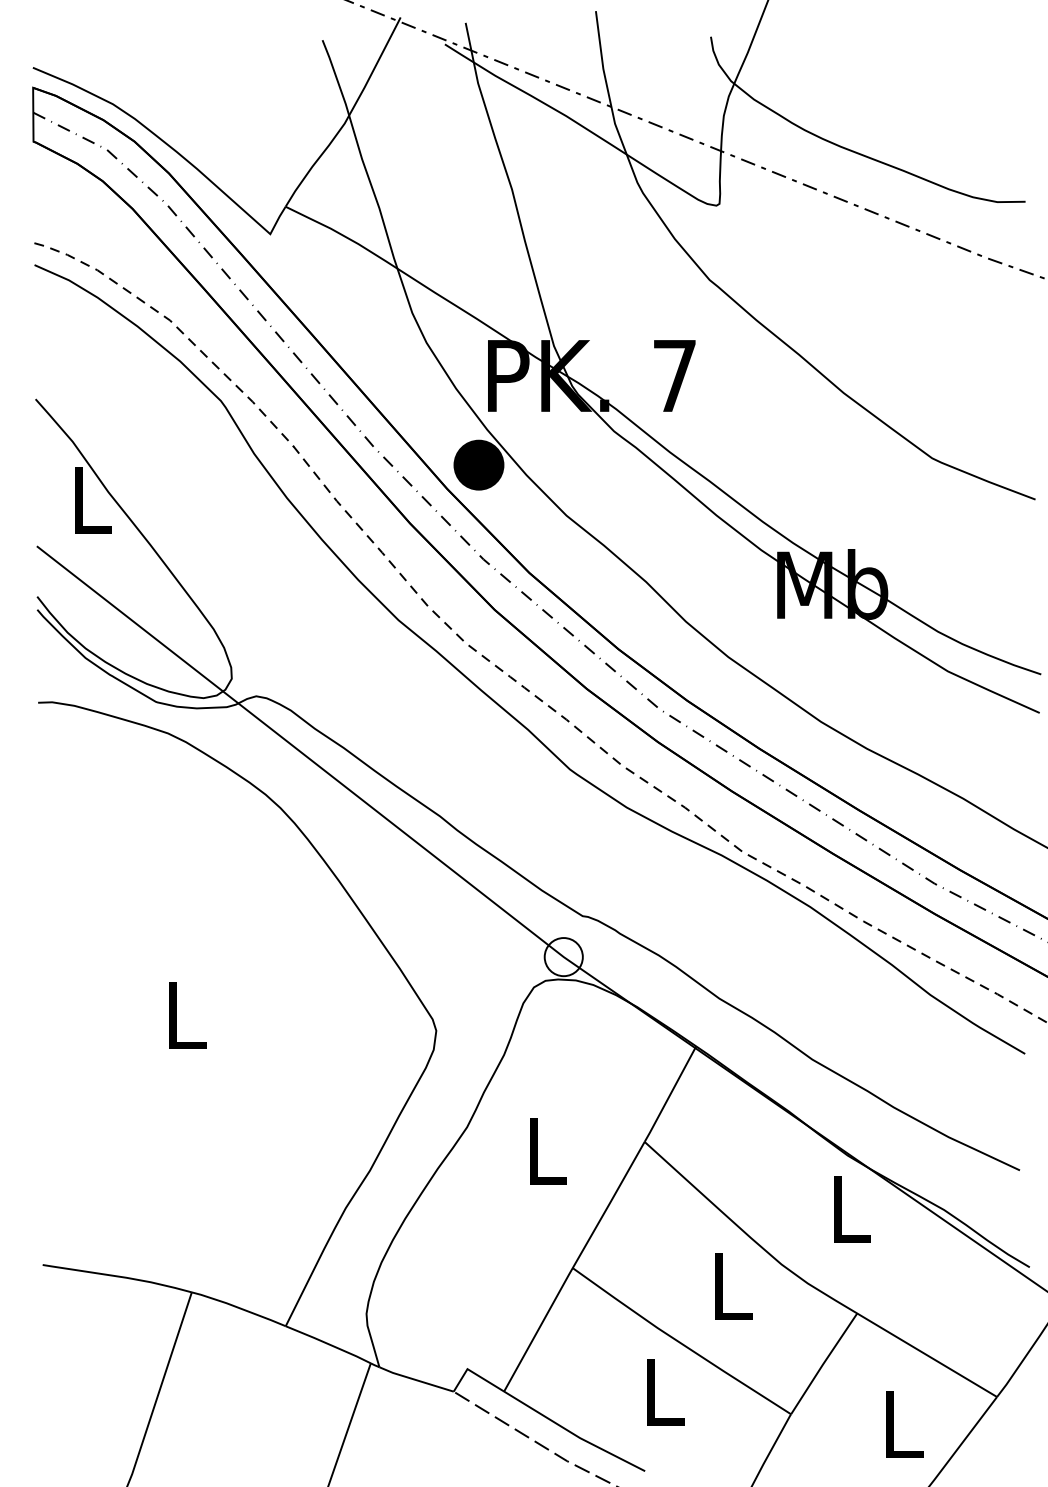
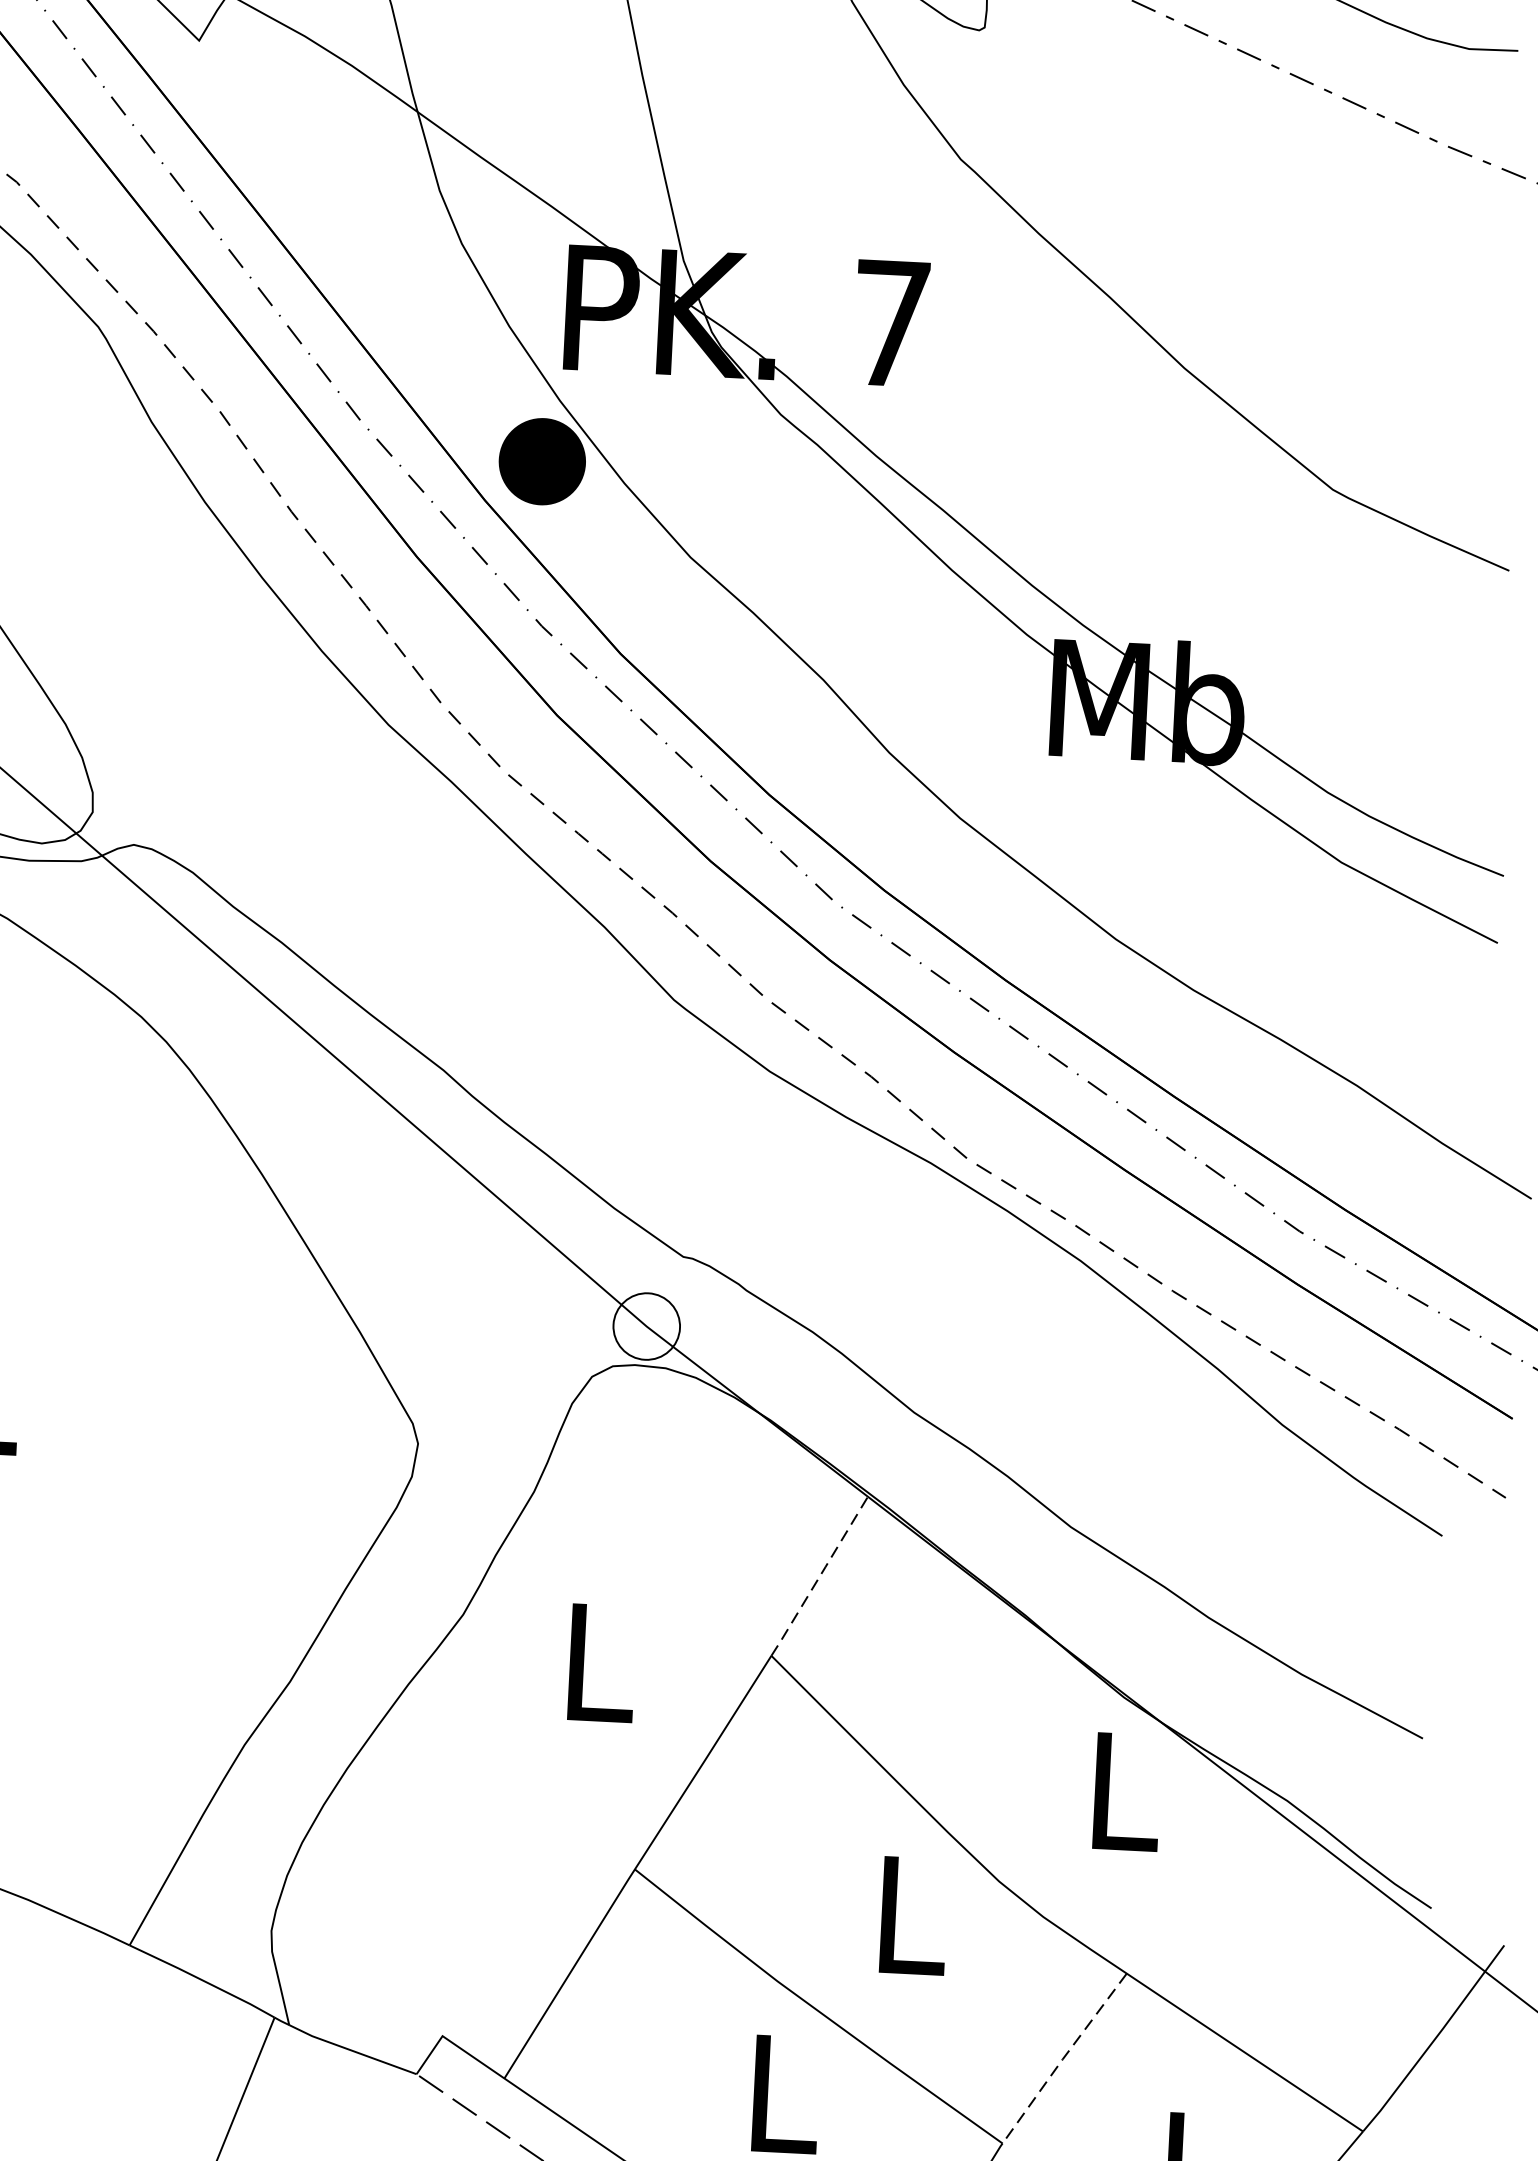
line: (670, 1093) -> (820, 1573), solid -> dashed
line: (823, 1364) -> (1063, 2059), solid -> dashed

